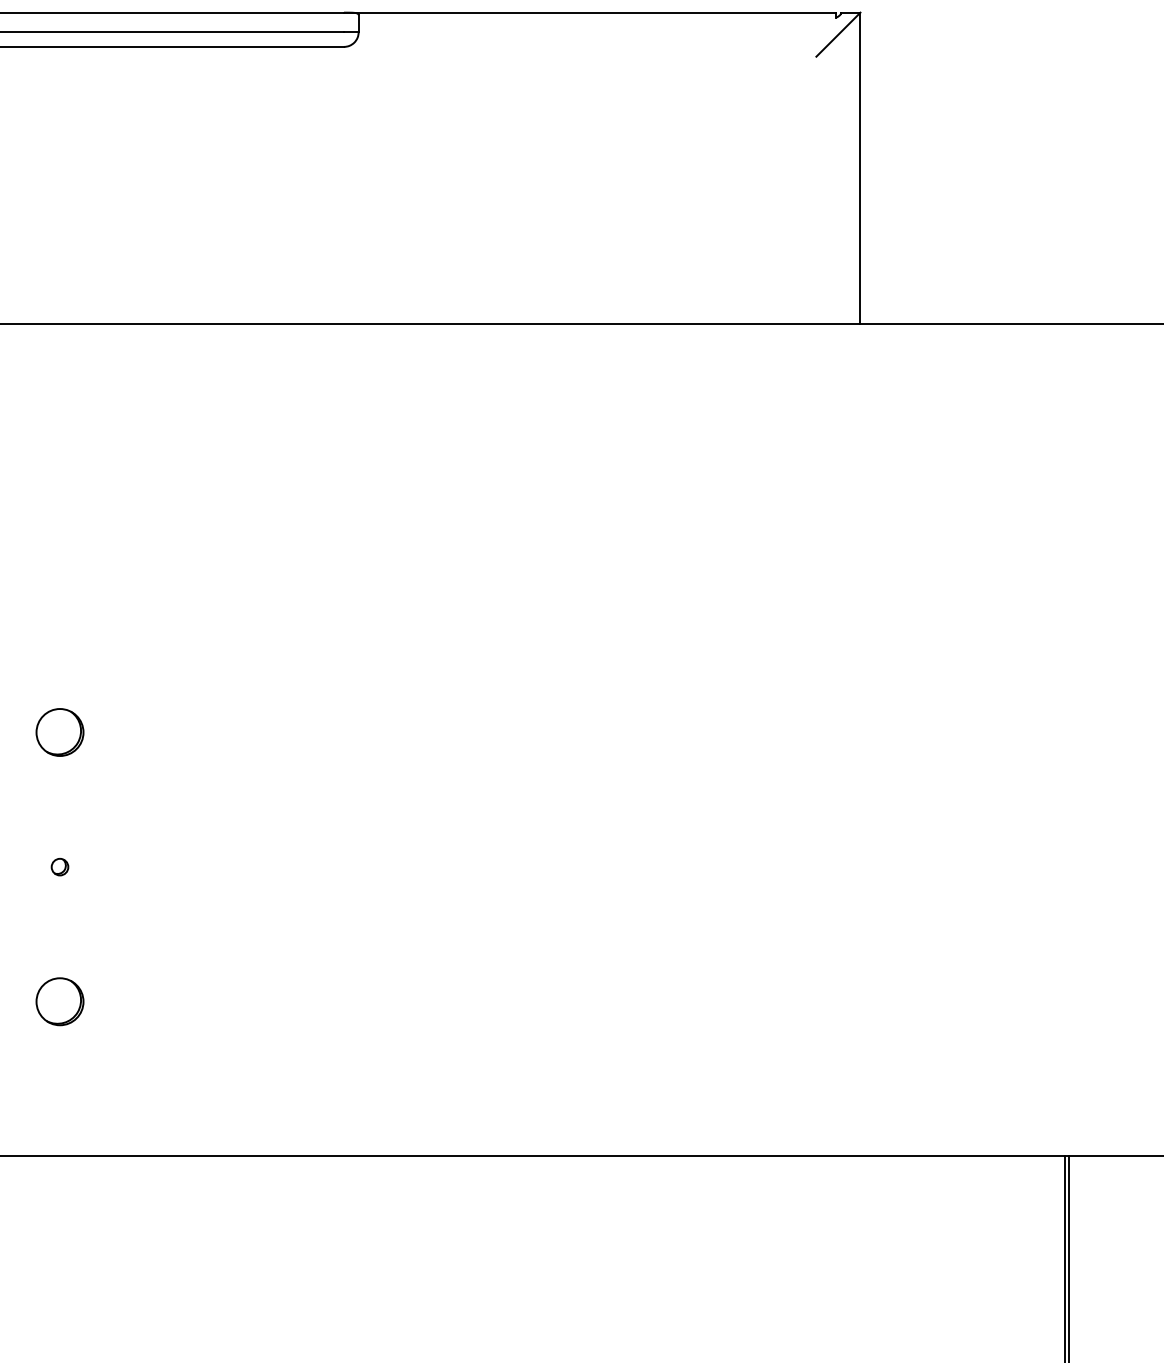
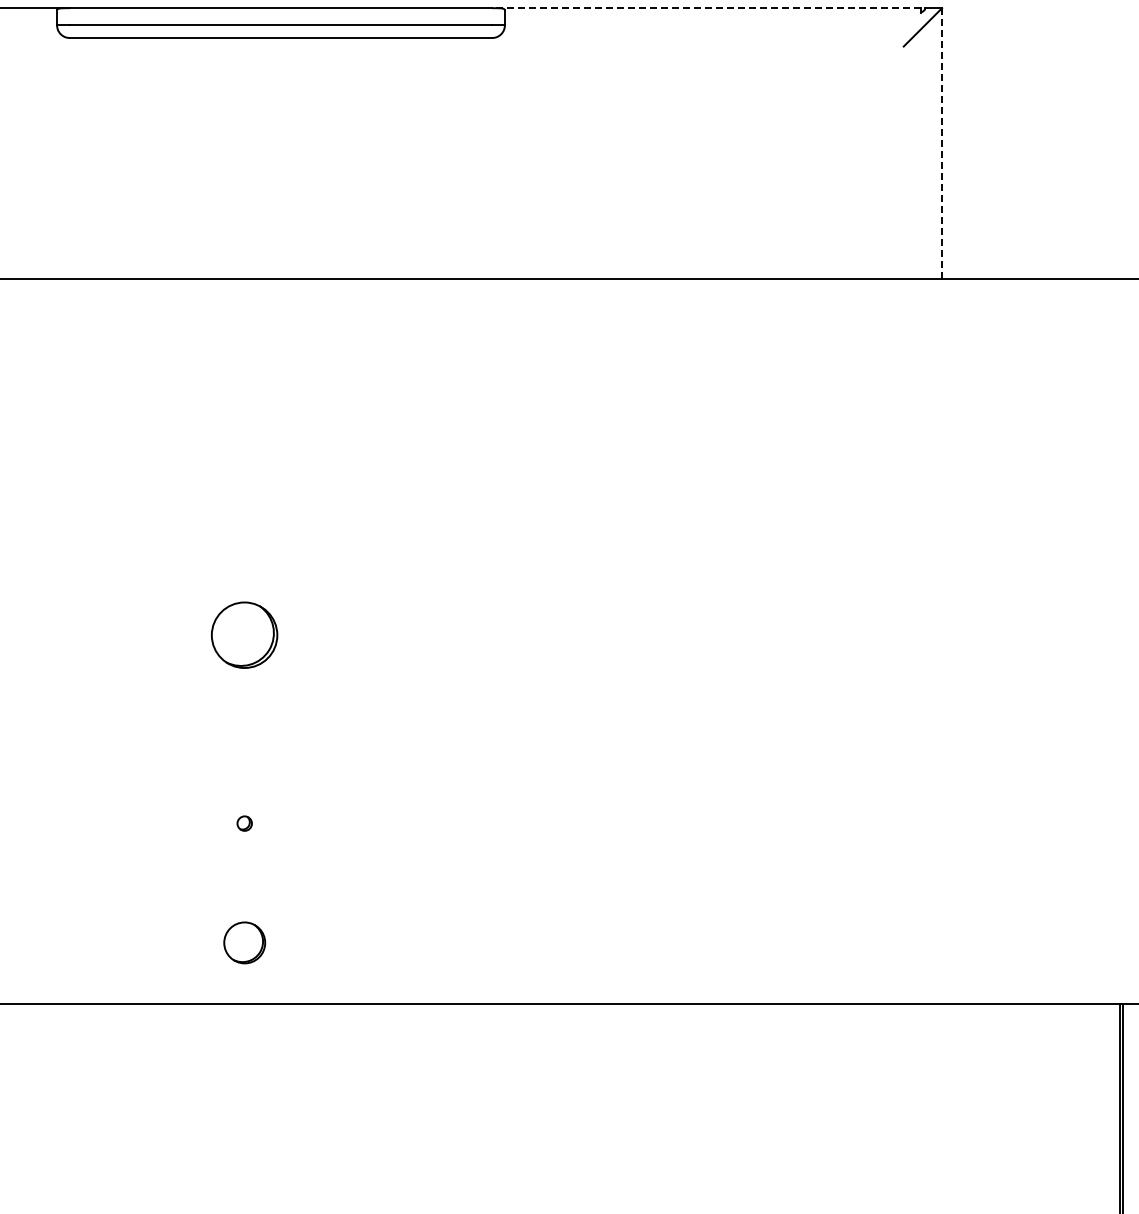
line: (588, 13) -> (705, 8), solid -> dashed
line: (860, 167) -> (942, 143), solid -> dashed
part: (59, 732) -> (244, 635), size x1.6
part: (59, 866) -> (244, 823), moved
part: (59, 1001) -> (244, 942), moved

